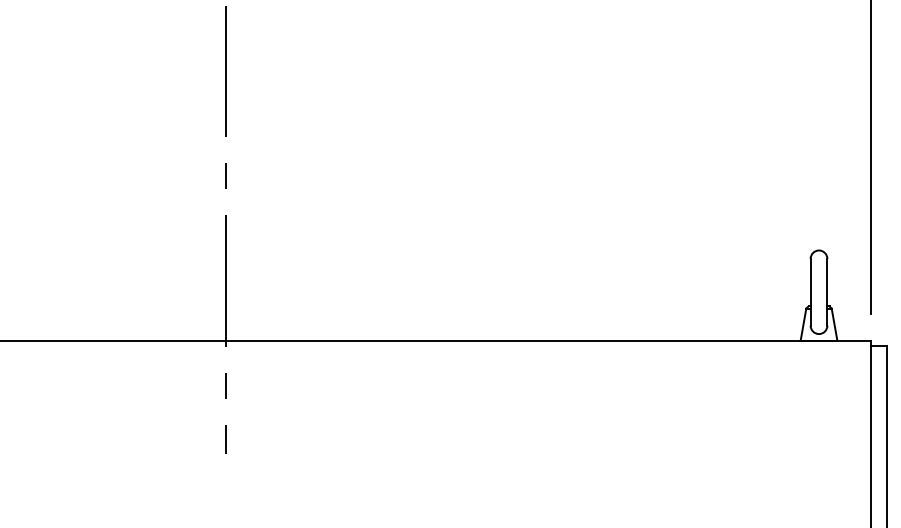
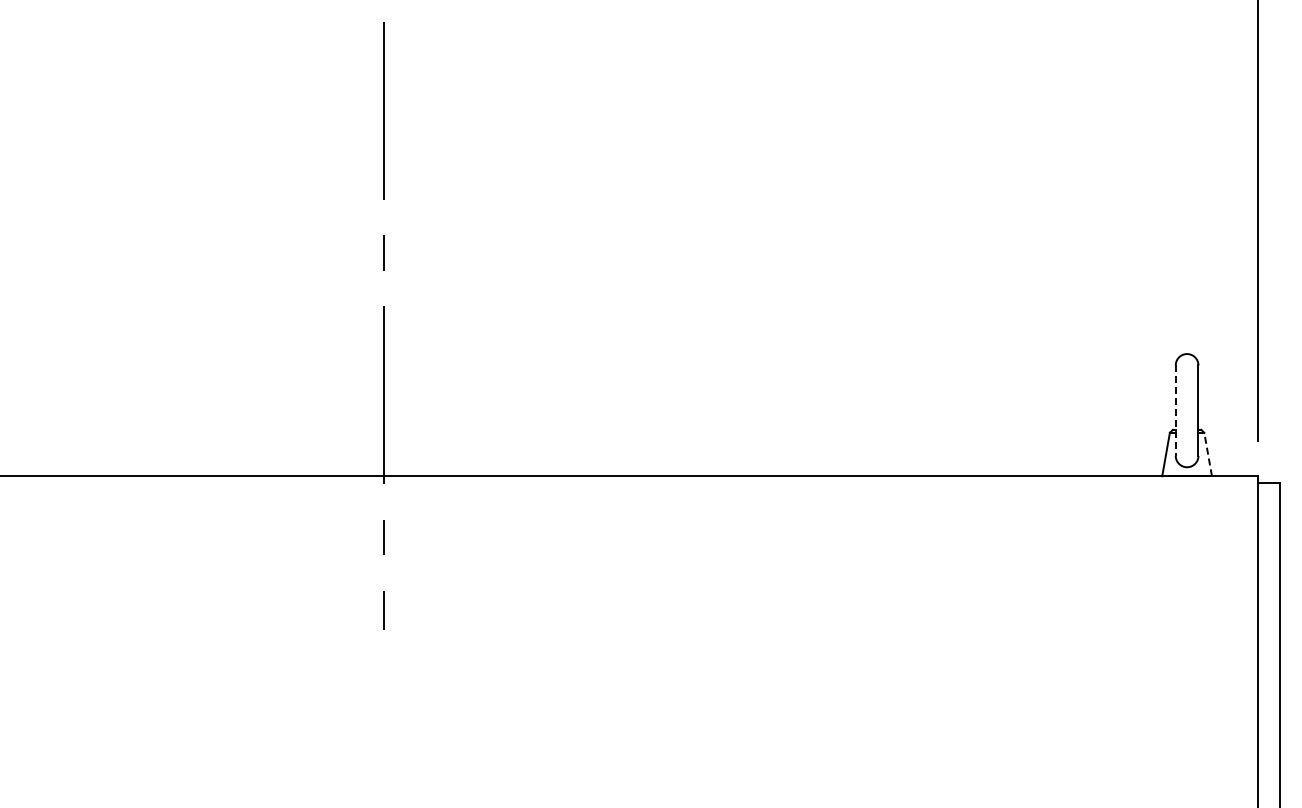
line: (810, 292) -> (1175, 411), solid -> dashed
line: (834, 324) -> (1208, 454), solid -> dashed

